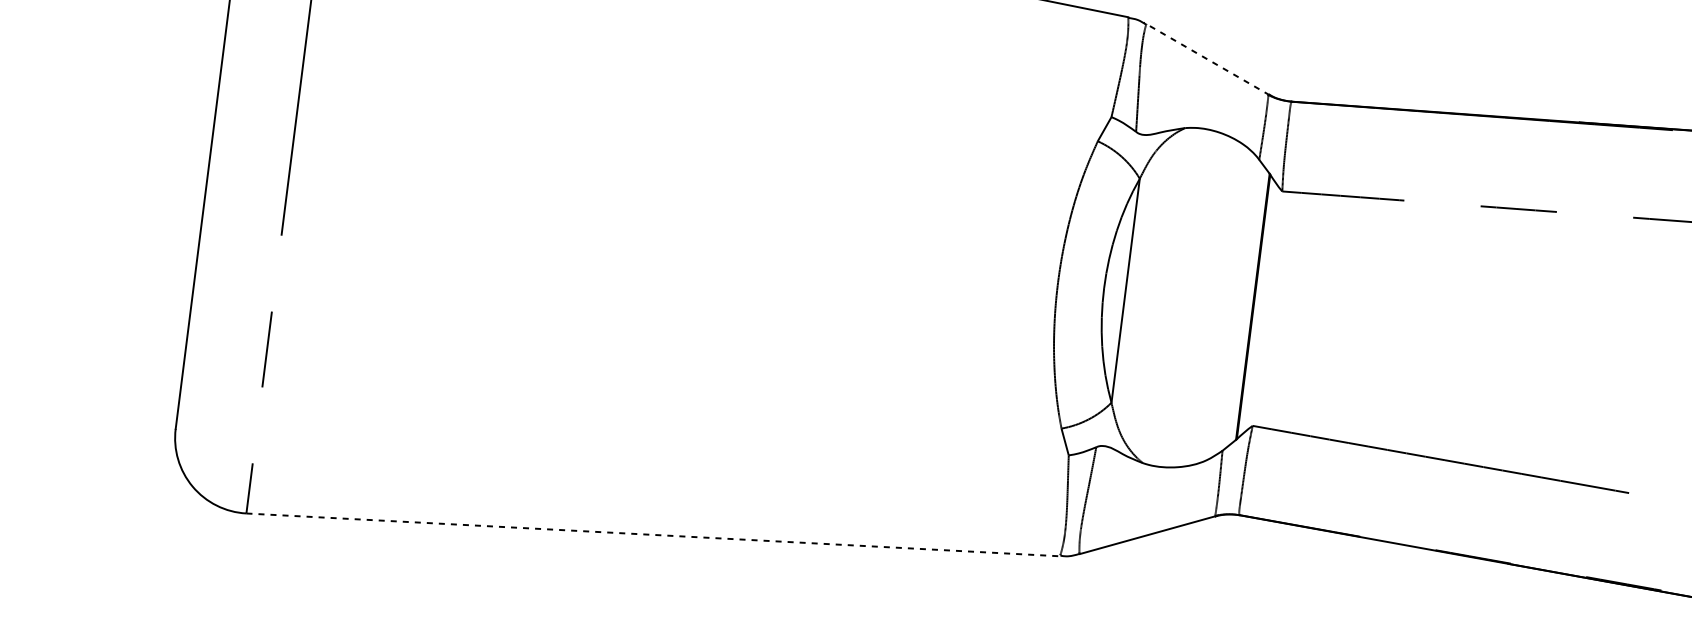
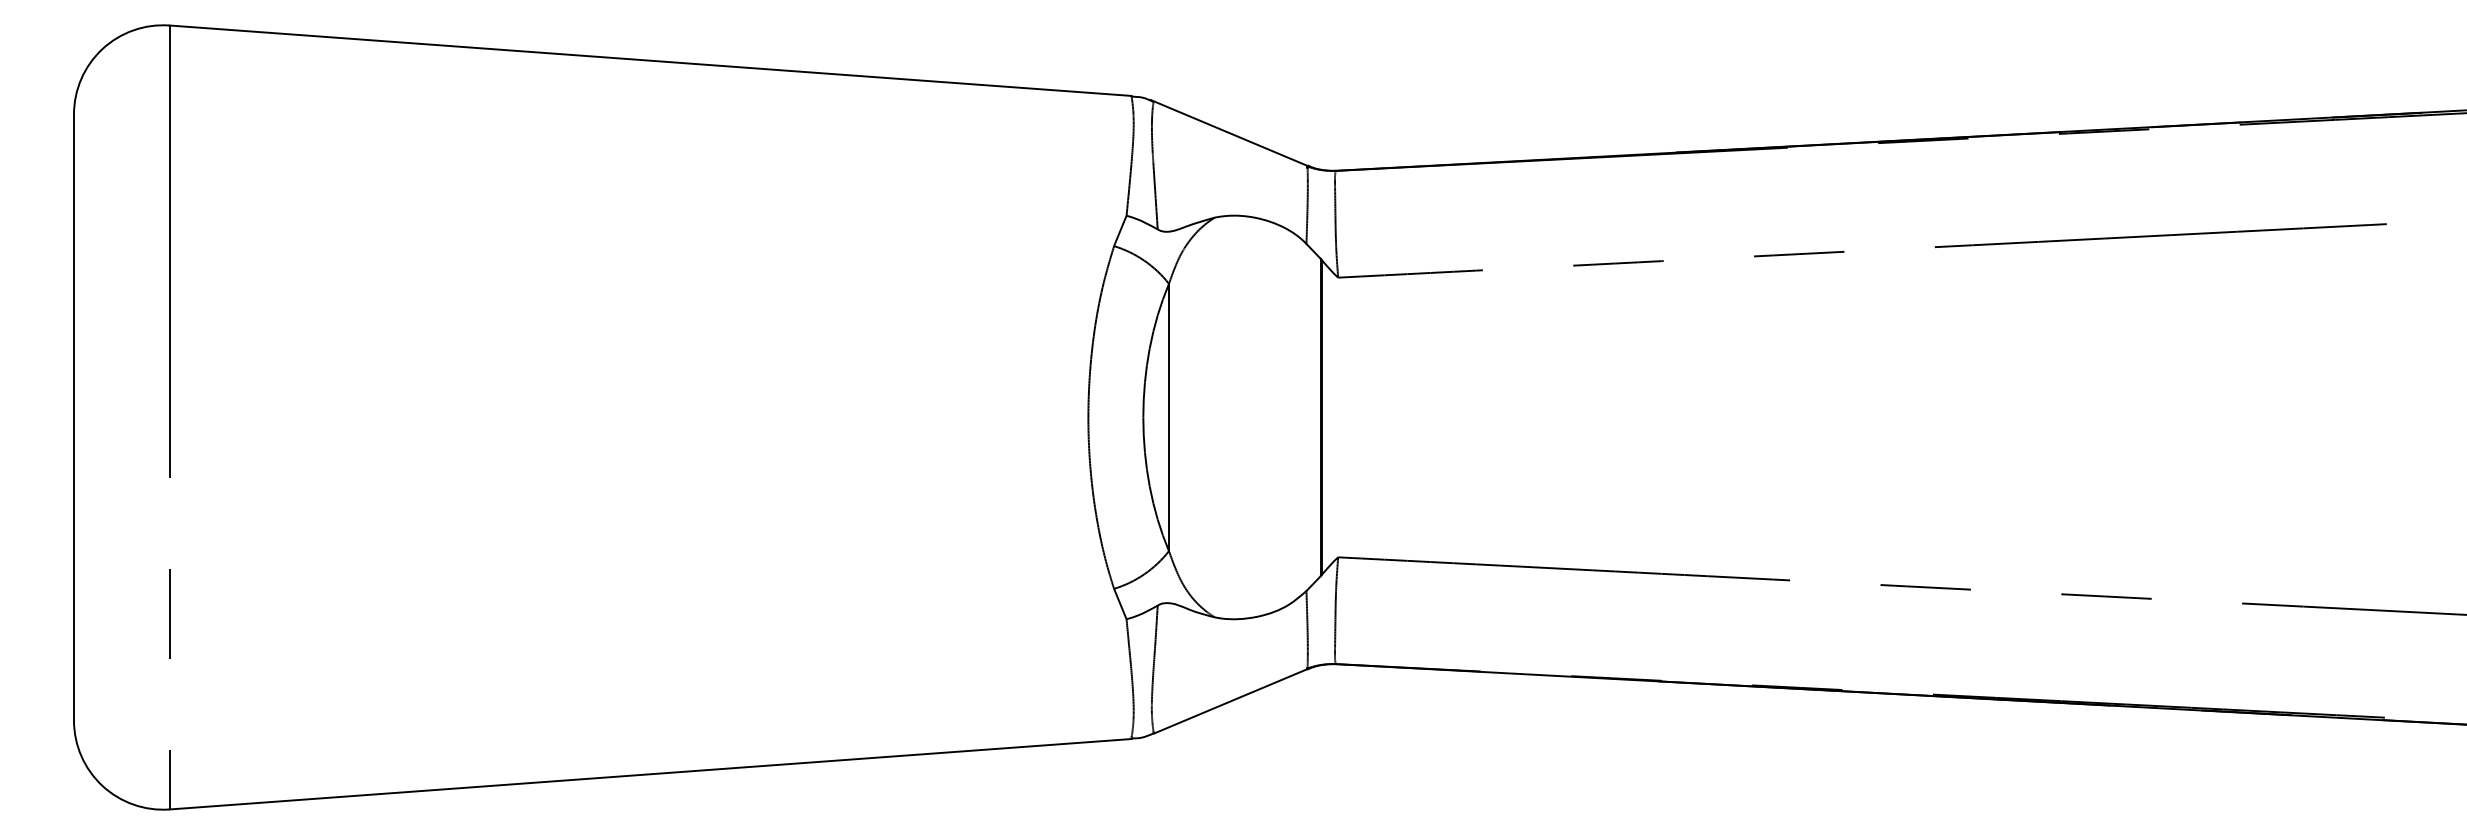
line: (1206, 59) -> (1229, 133), dashed -> solid
line: (654, 535) -> (651, 774), dashed -> solid

